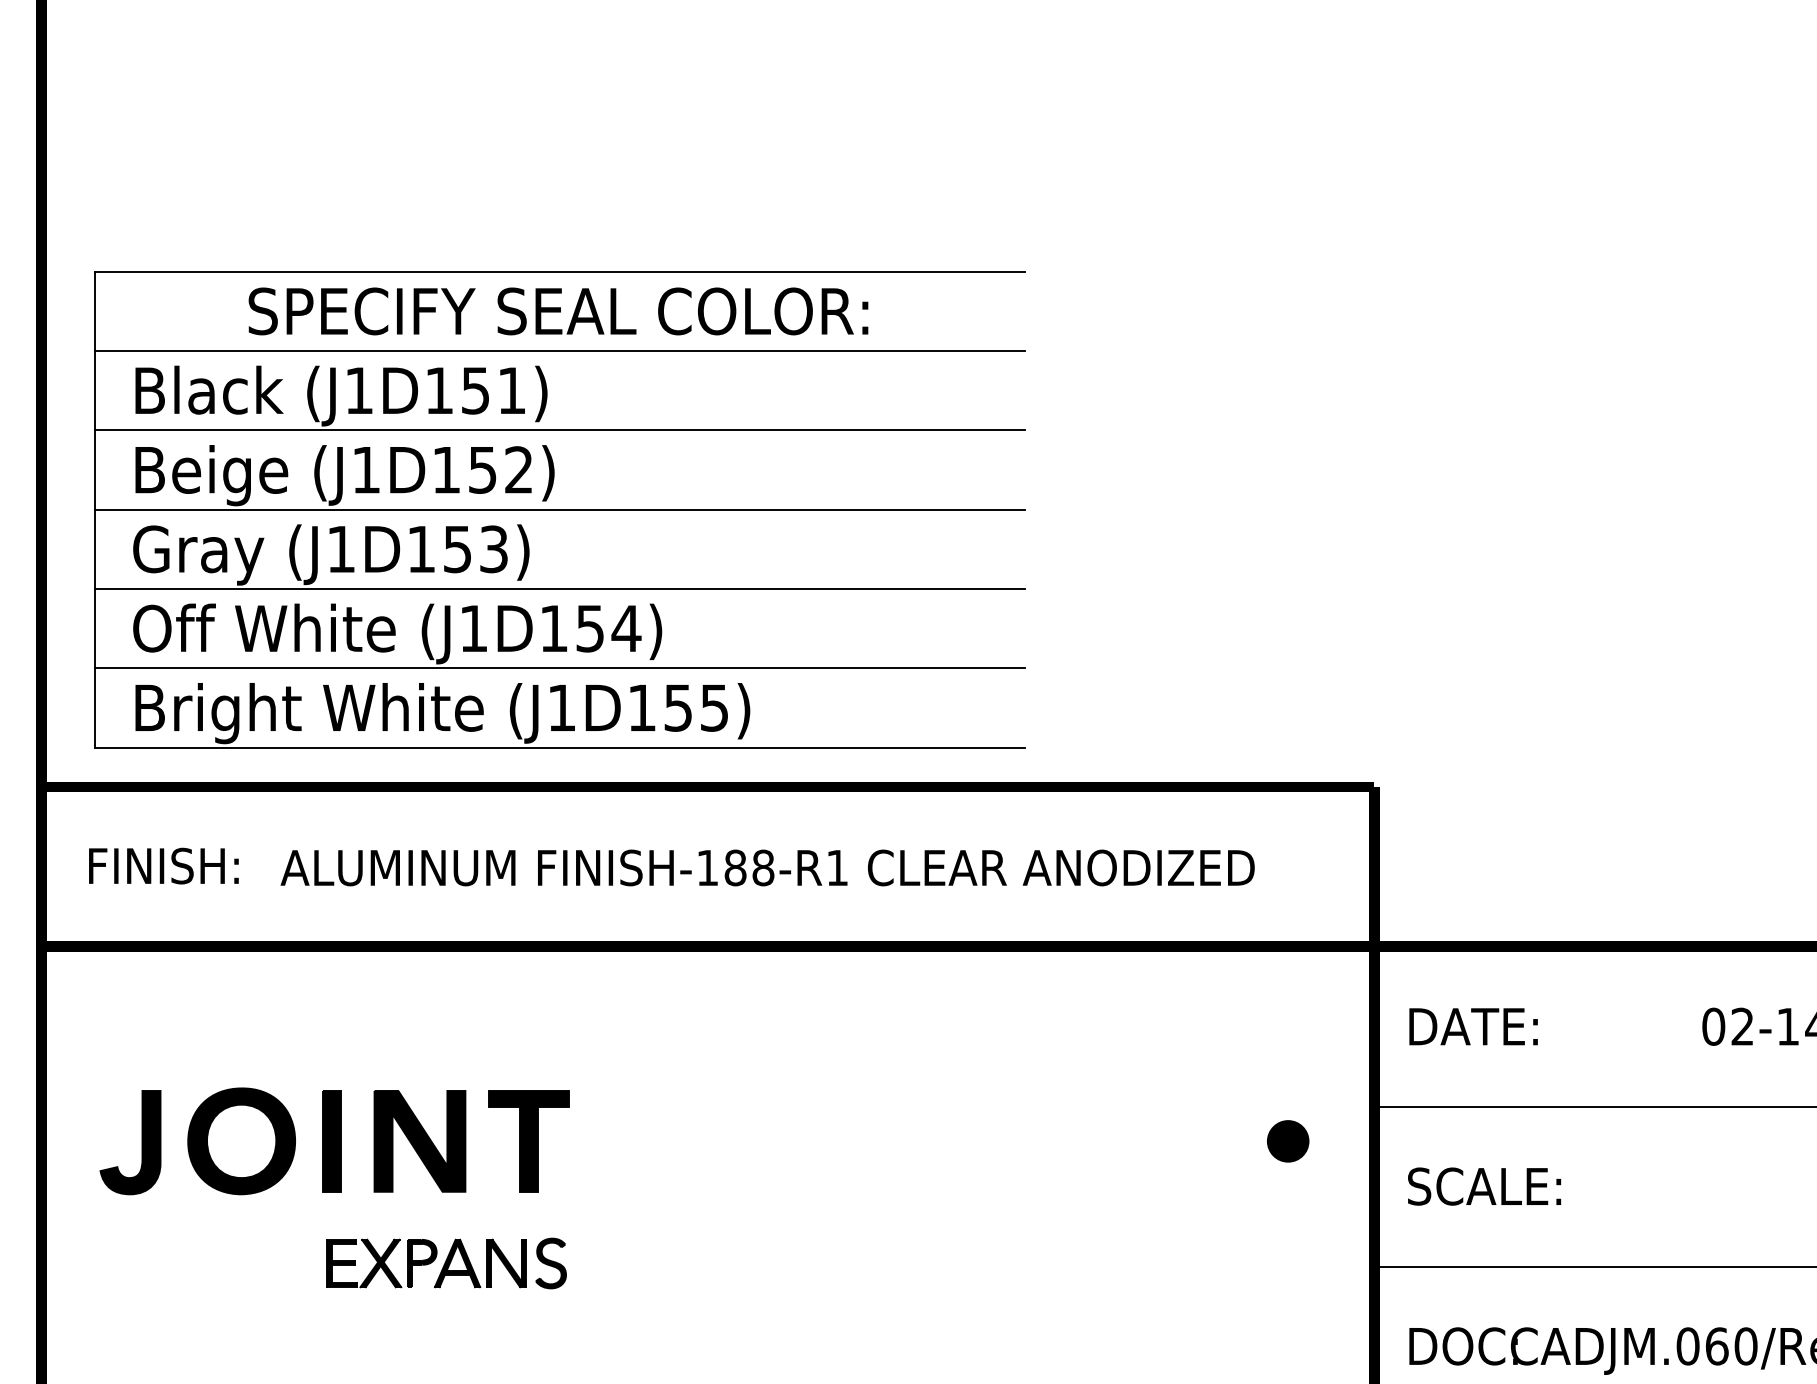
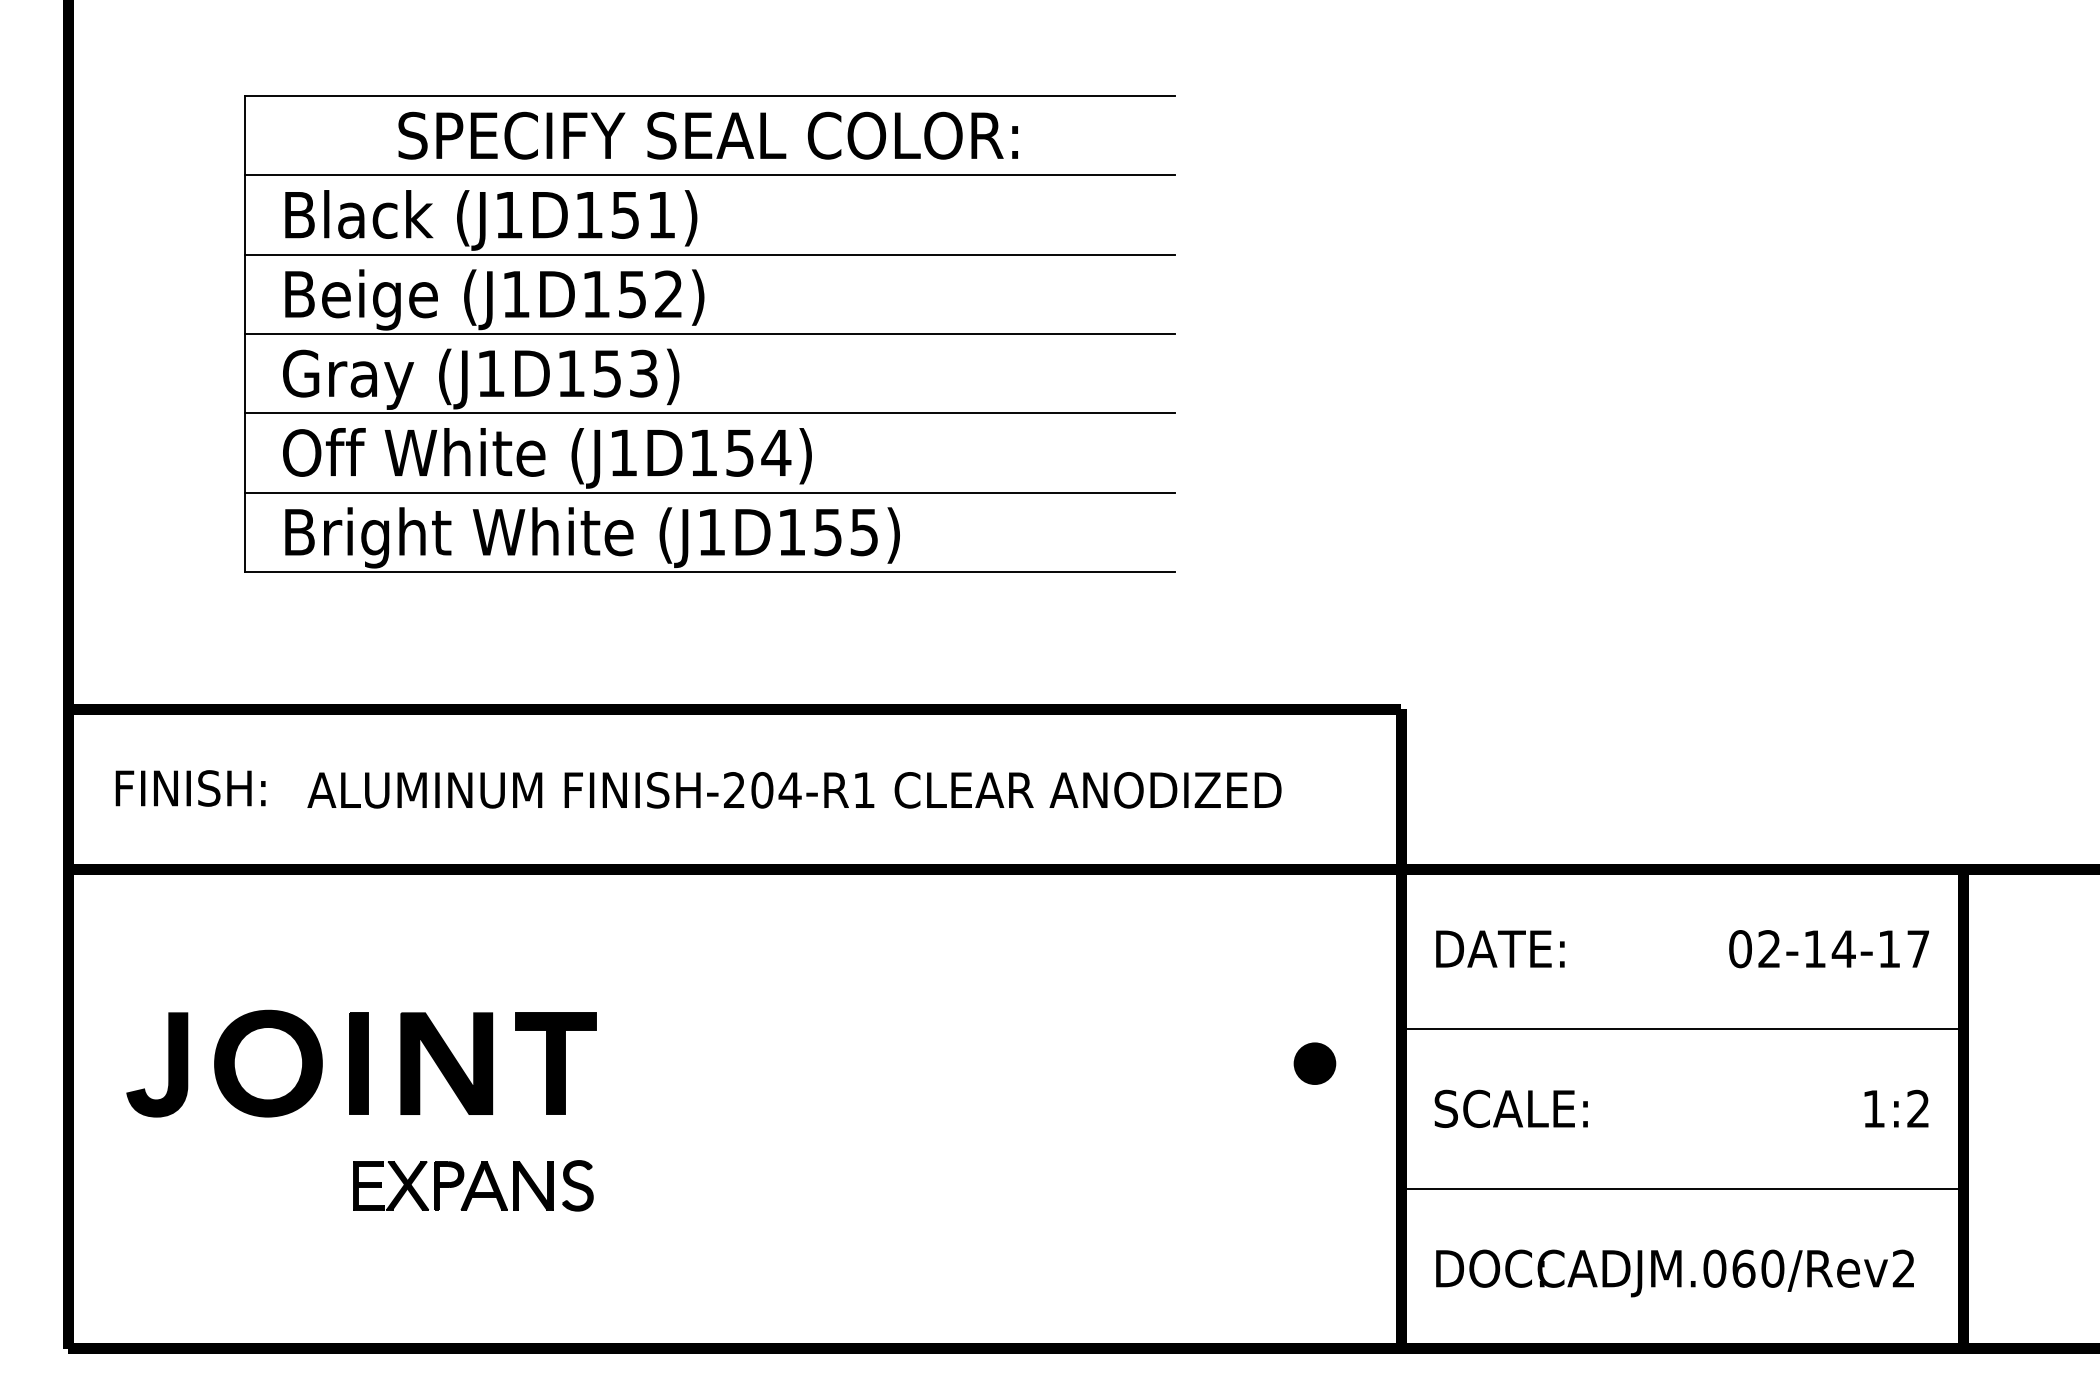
part: (559, 509) -> (709, 333), moved
text: (735, 868) -> (762, 790), FINISH-188-R1 -> FINISH-204-R1

